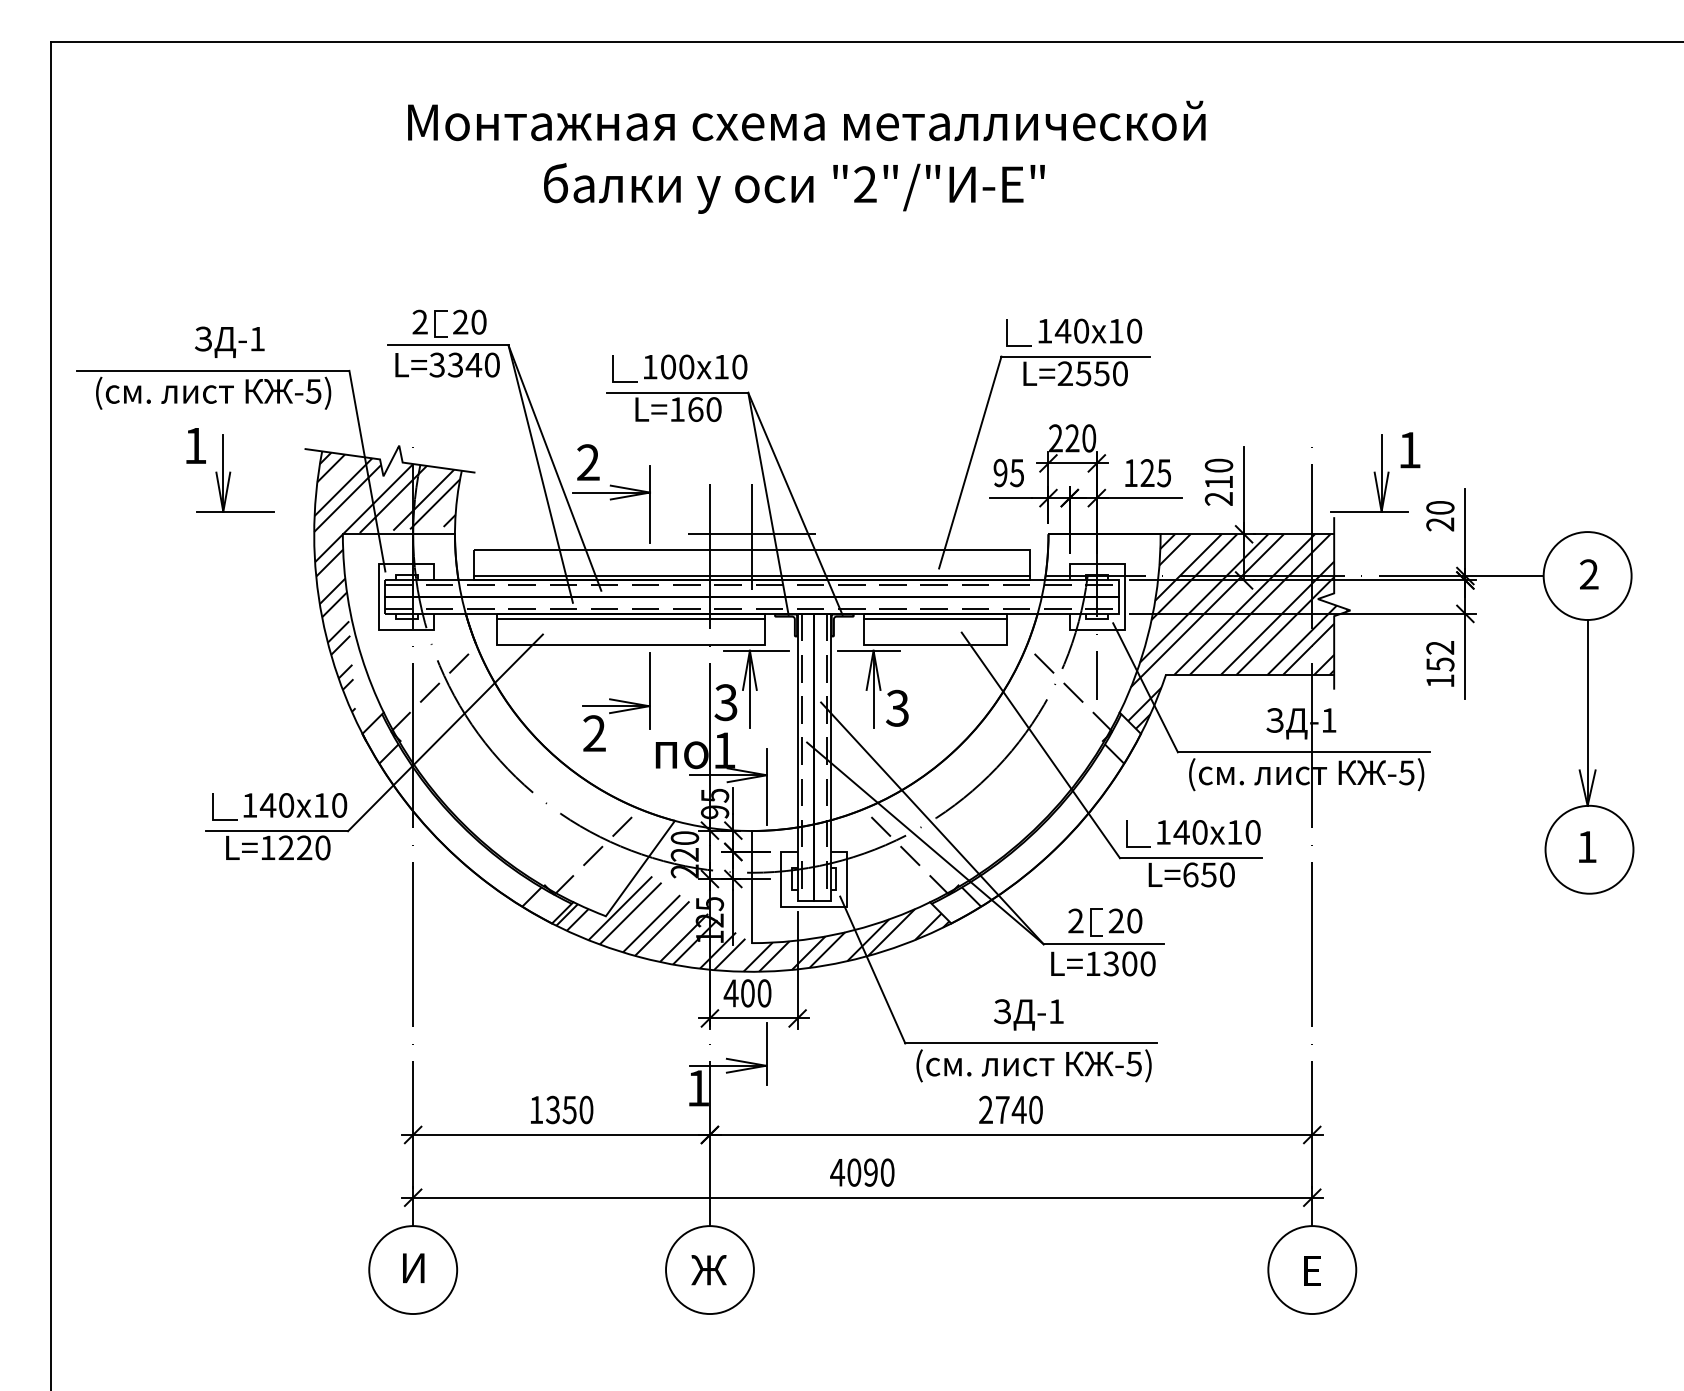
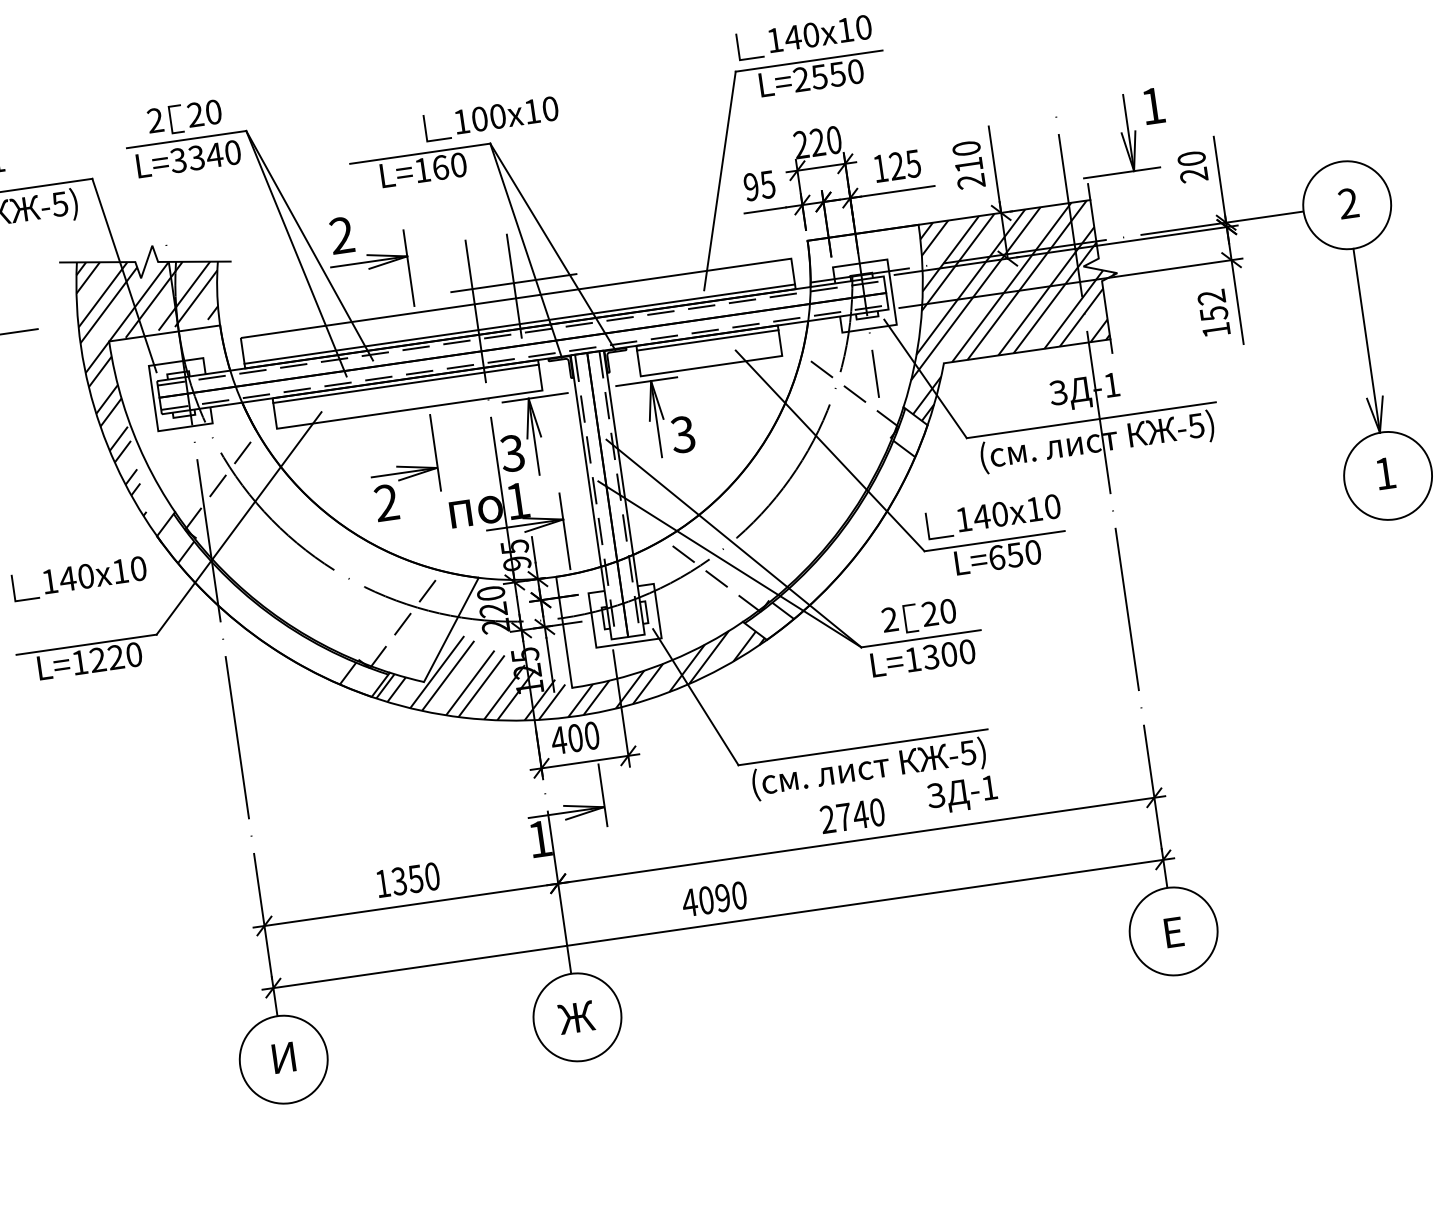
part: (679, 368) -> (490, 118), moved
part: (279, 806) -> (79, 578), moved
text: (1028, 1014) -> (962, 794), moved

